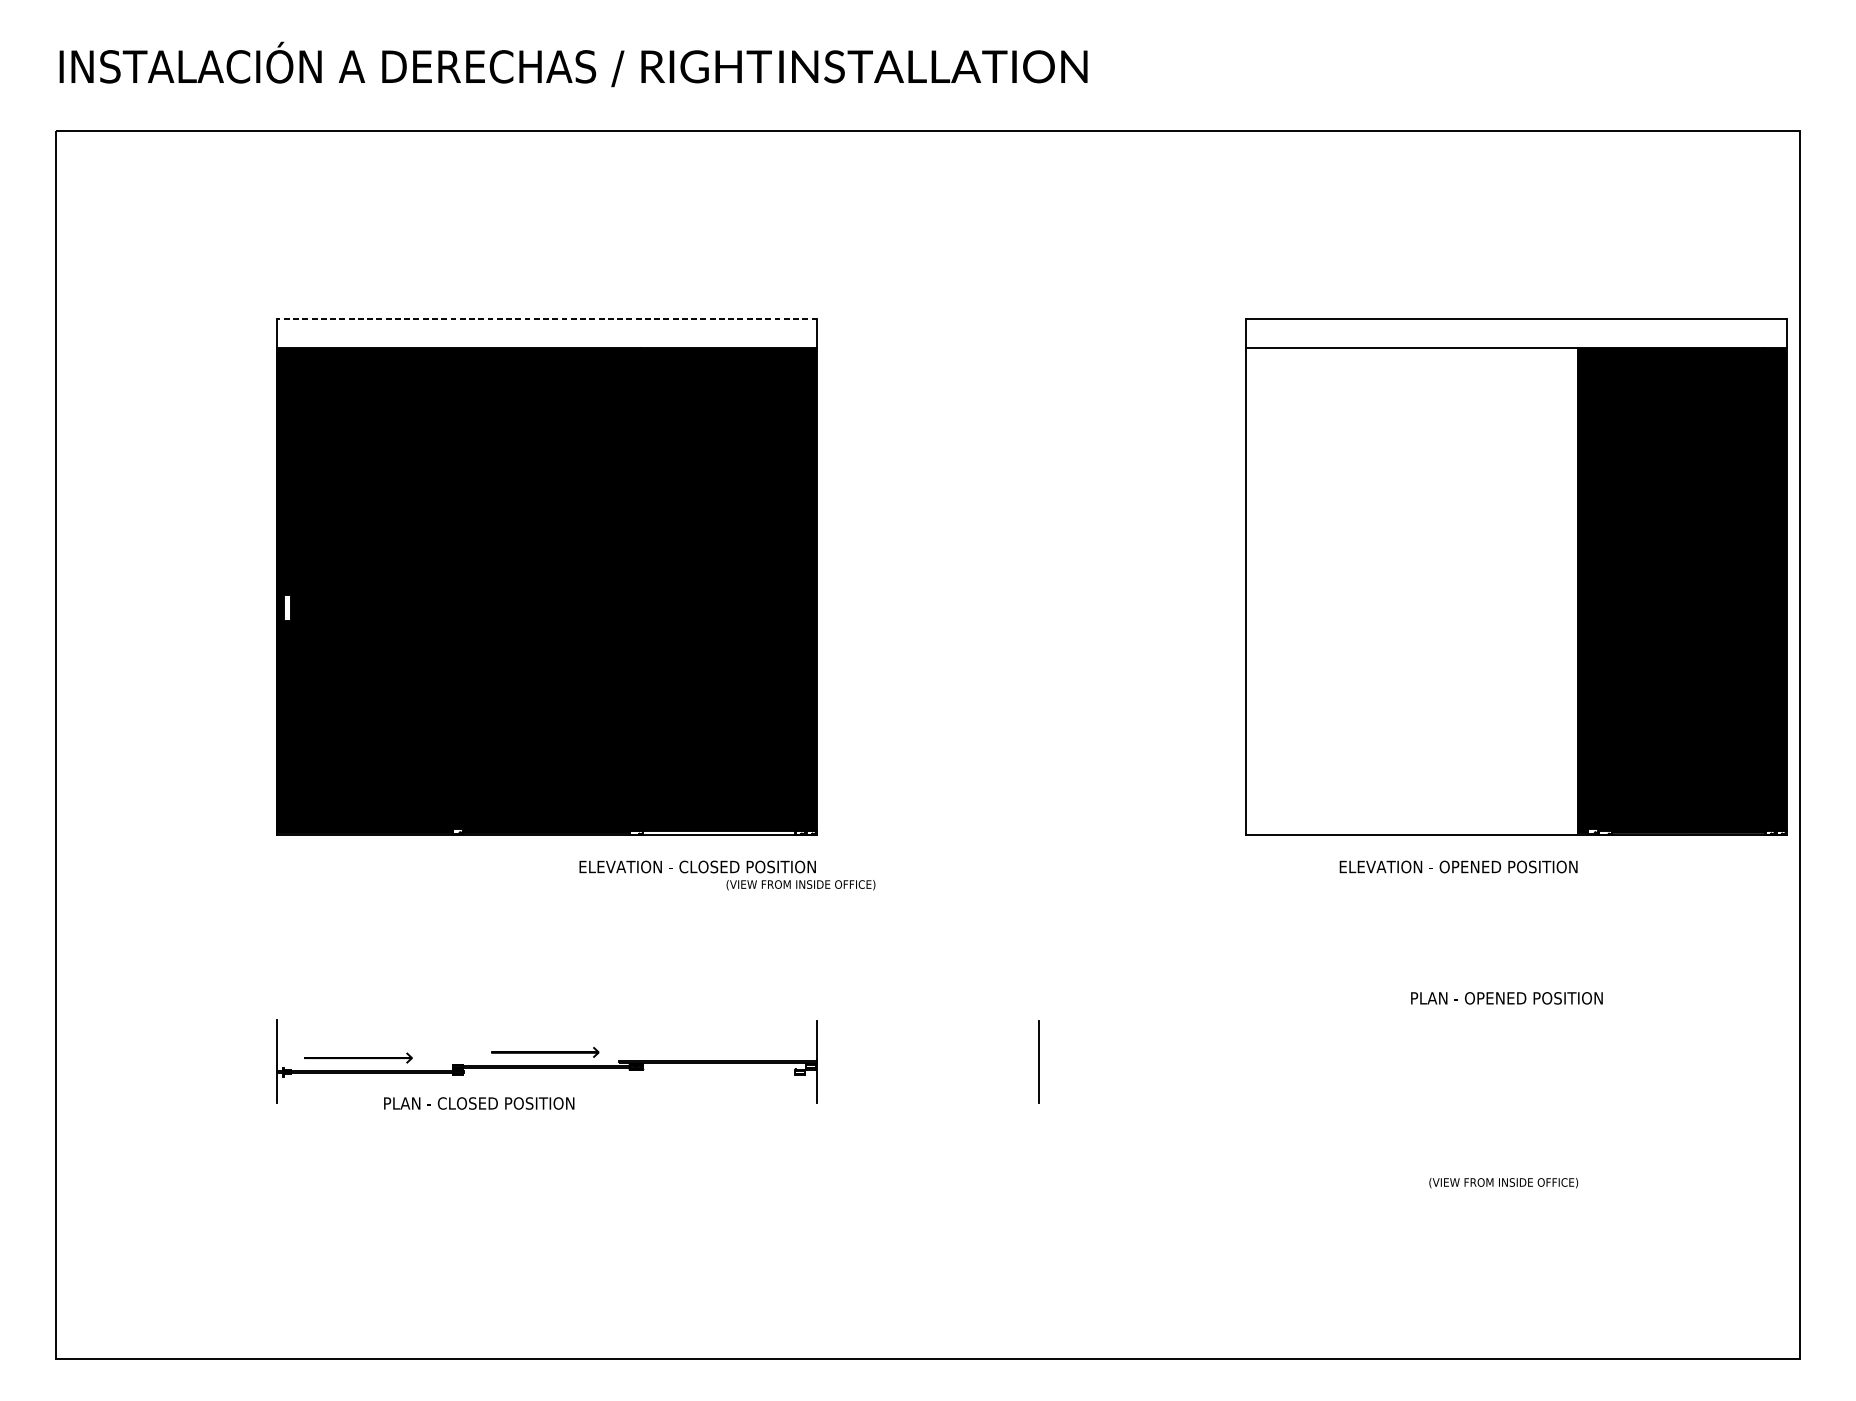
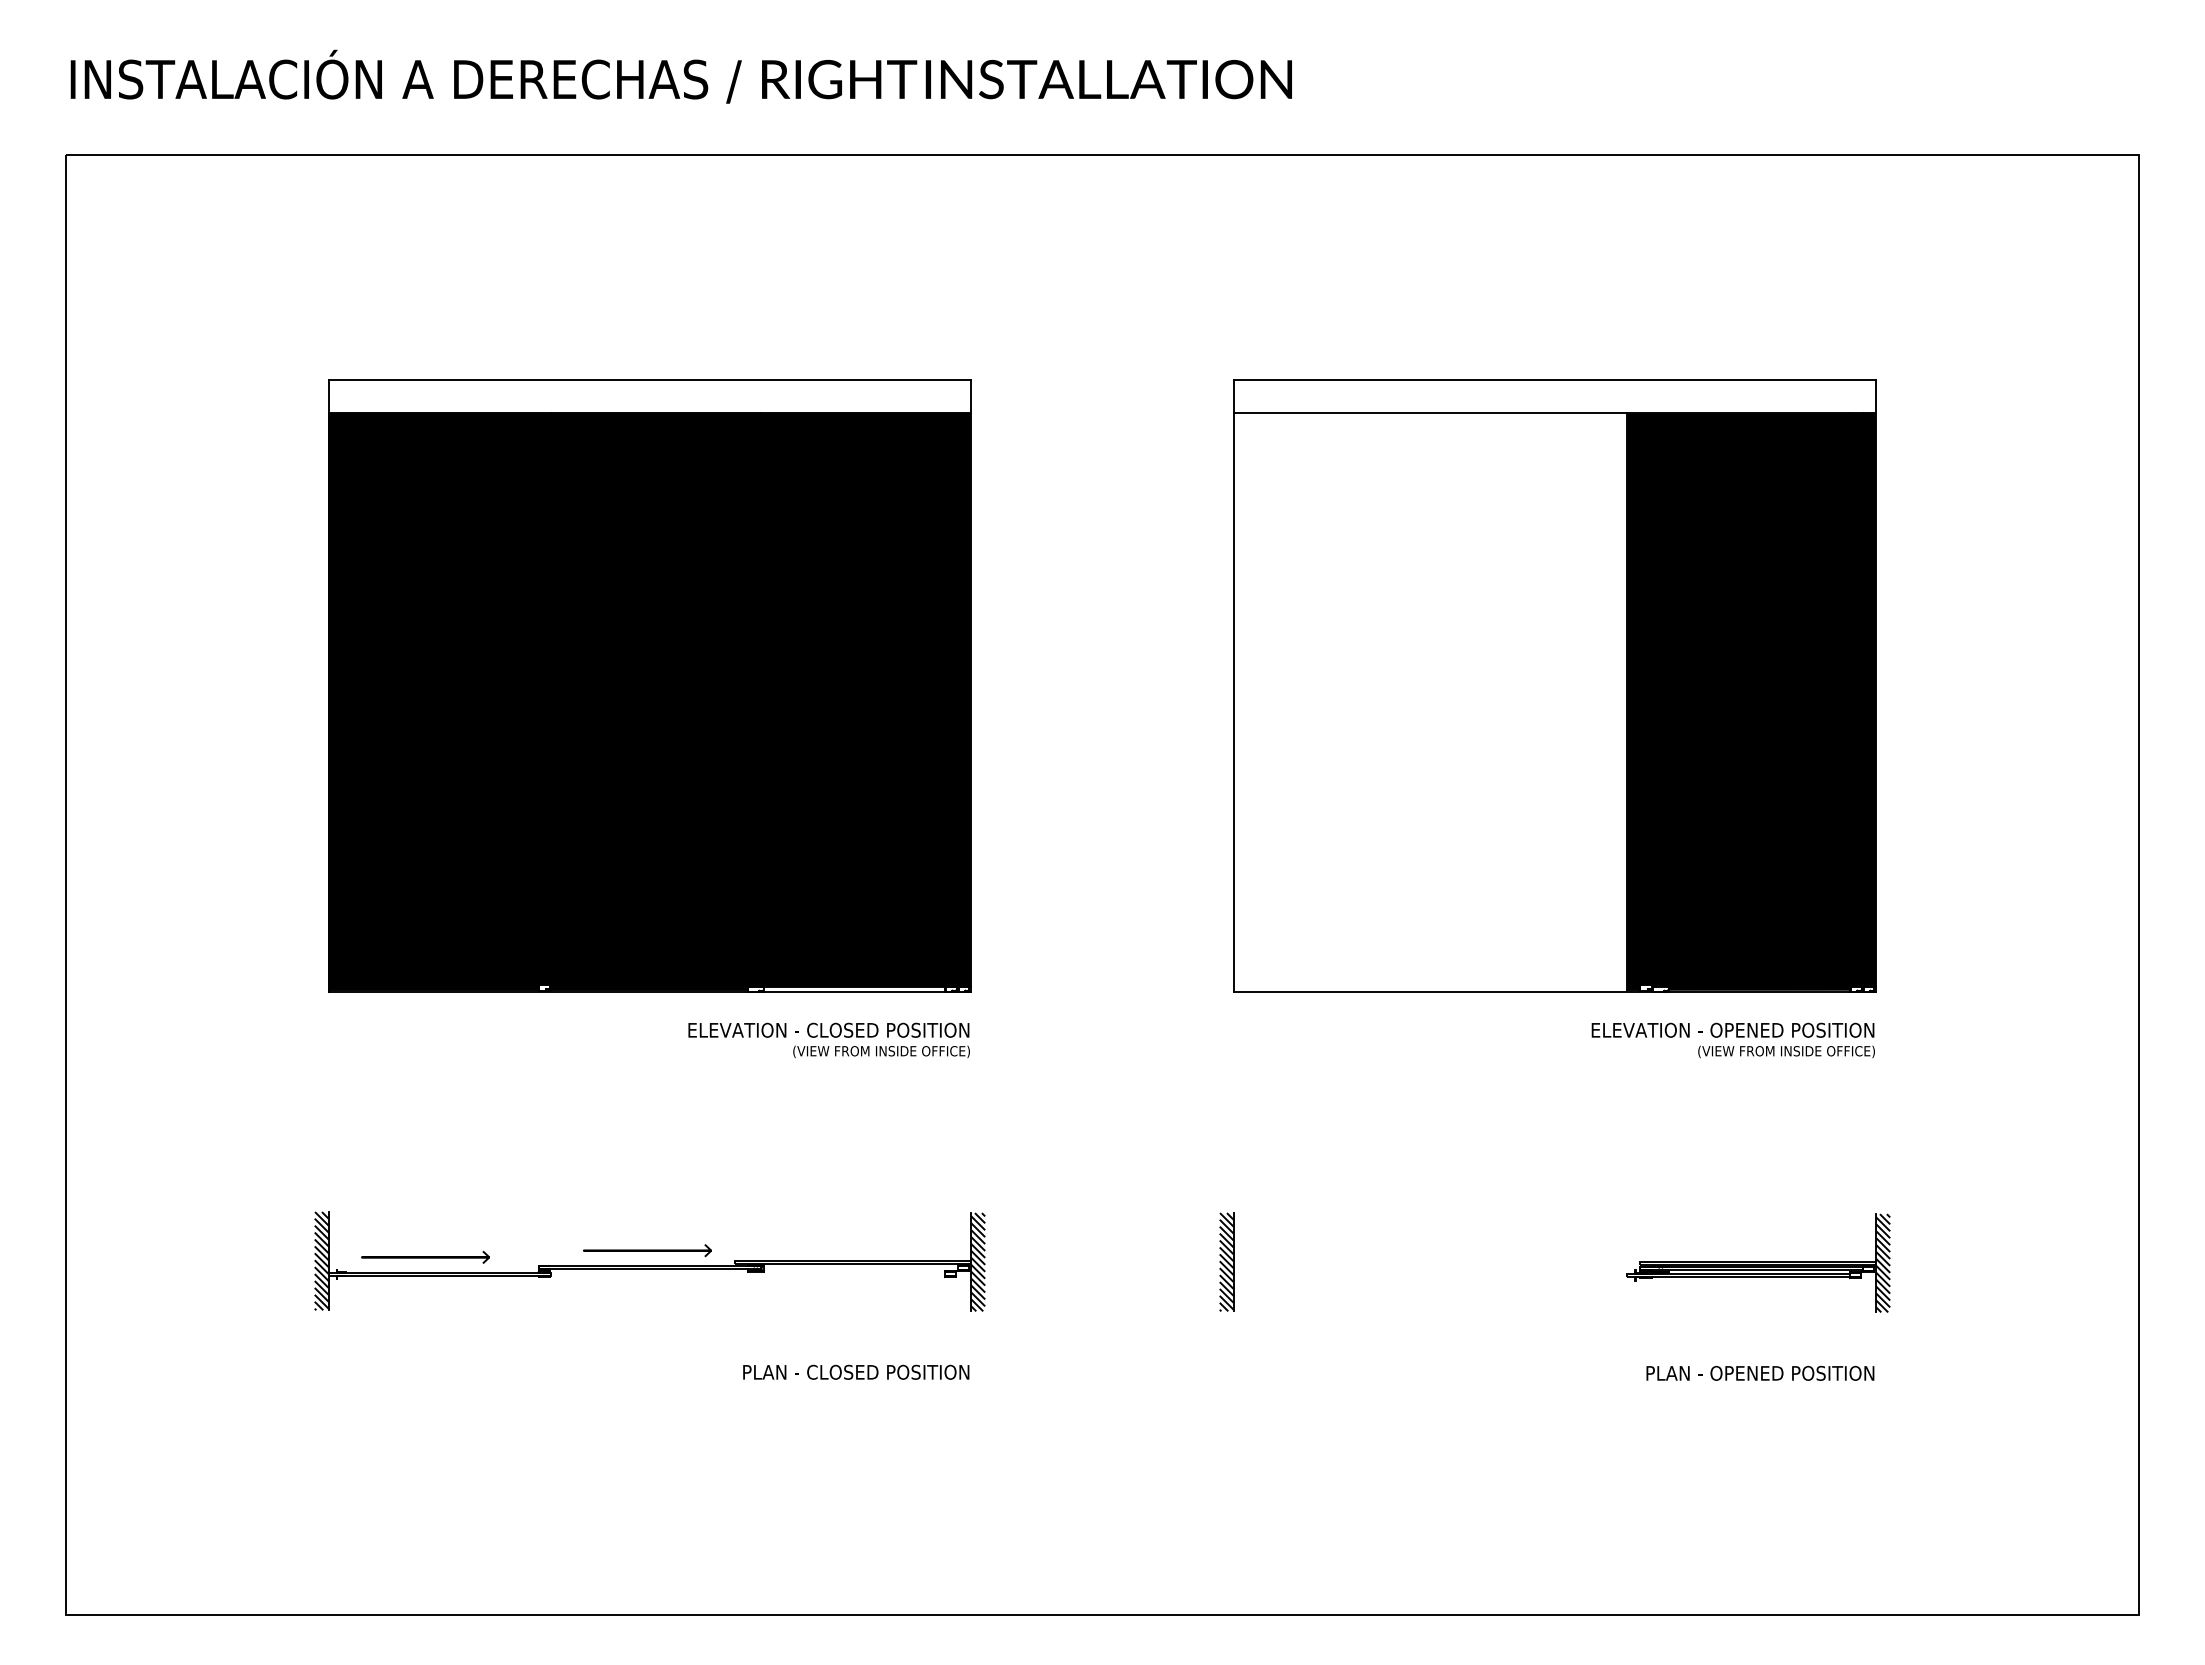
line: (546, 319) -> (649, 379), dashed -> solid
part: (1516, 576) -> (1554, 685), moved
fill: (287, 607) -> (341, 722), added
text: (800, 884) -> (881, 1051), moved
text: (1507, 997) -> (1760, 1372), moved
hatch: (270, 1061) -> (321, 1261), added
hatch: (823, 1062) -> (978, 1262), added
hatch: (1032, 1062) -> (1226, 1262), added
part: (1480, 1062) -> (1758, 1262), added
text: (479, 1102) -> (856, 1371), moved
text: (1503, 1182) -> (1786, 1051), moved

